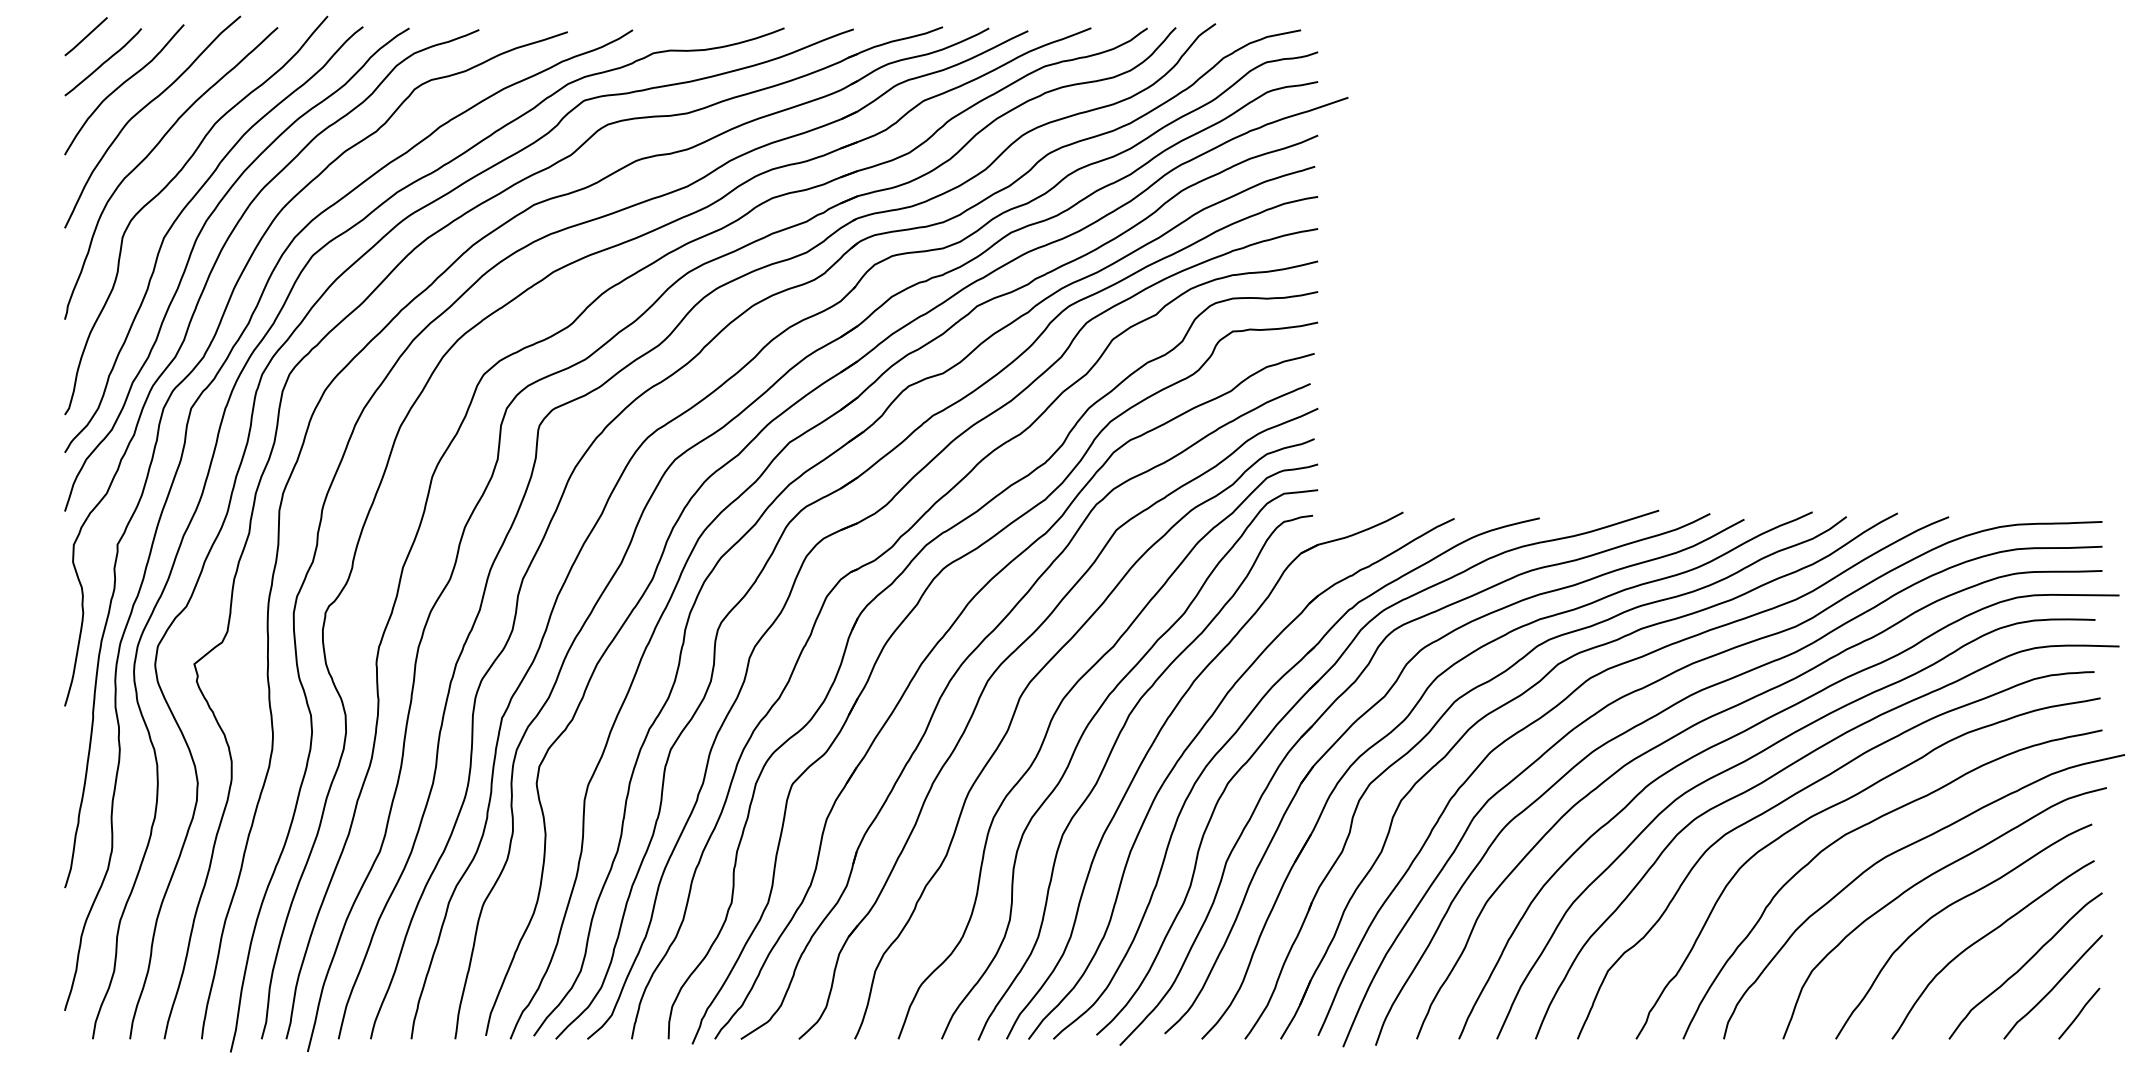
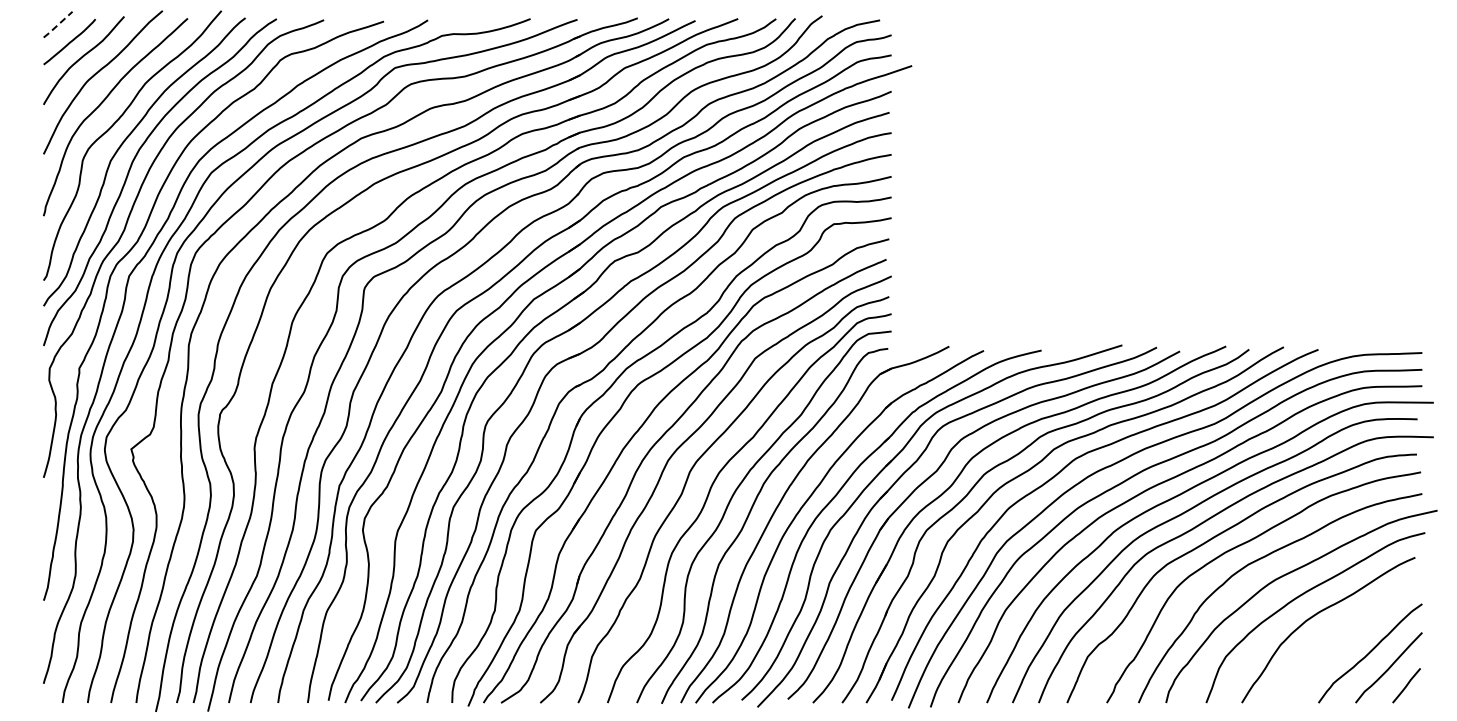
line: (86, 36) -> (58, 24), solid -> dashed
curve: (1987, 936) -> (1344, 633), removed

